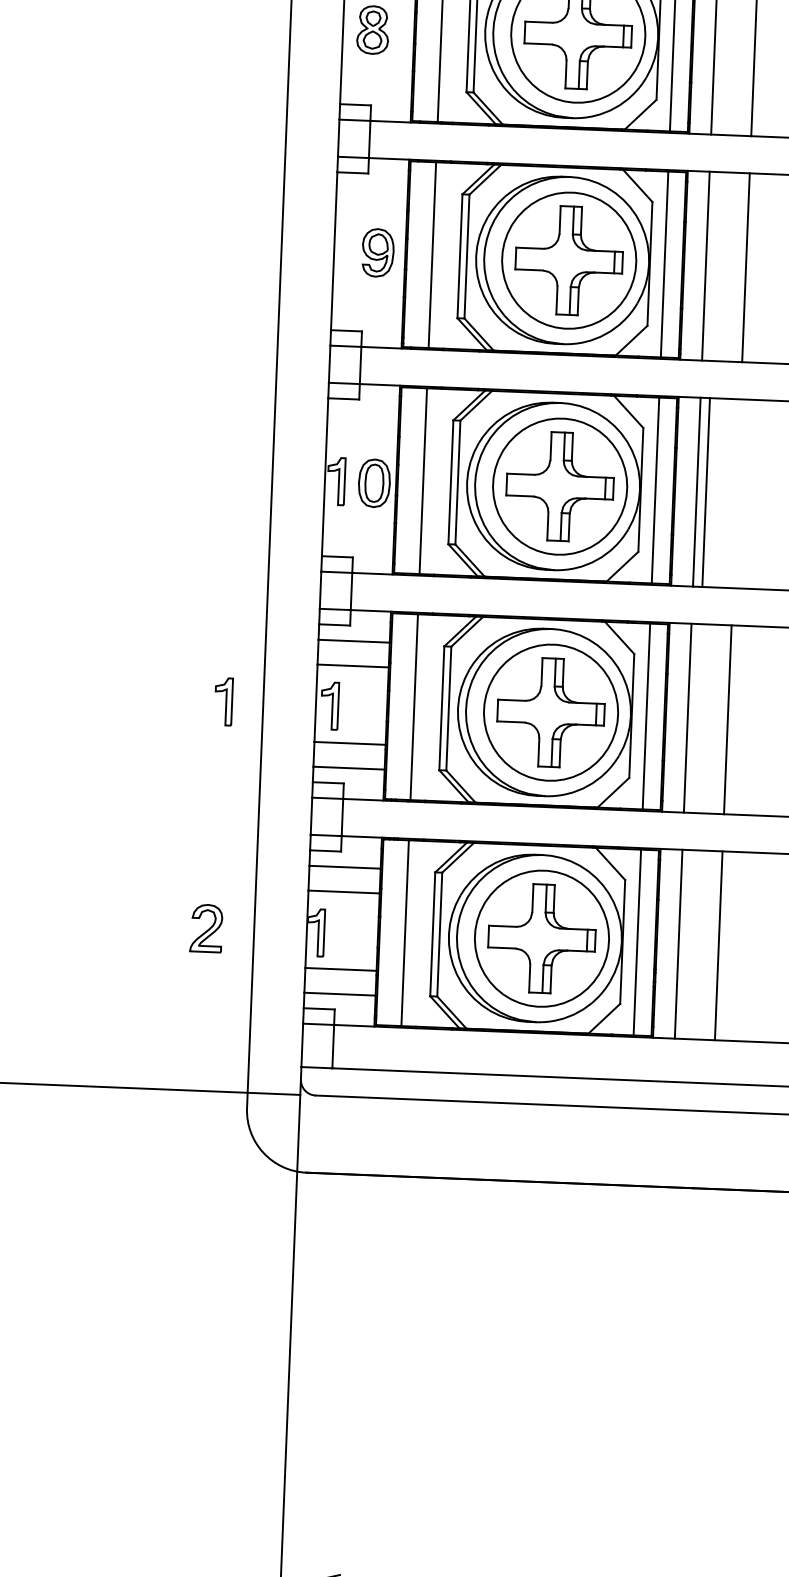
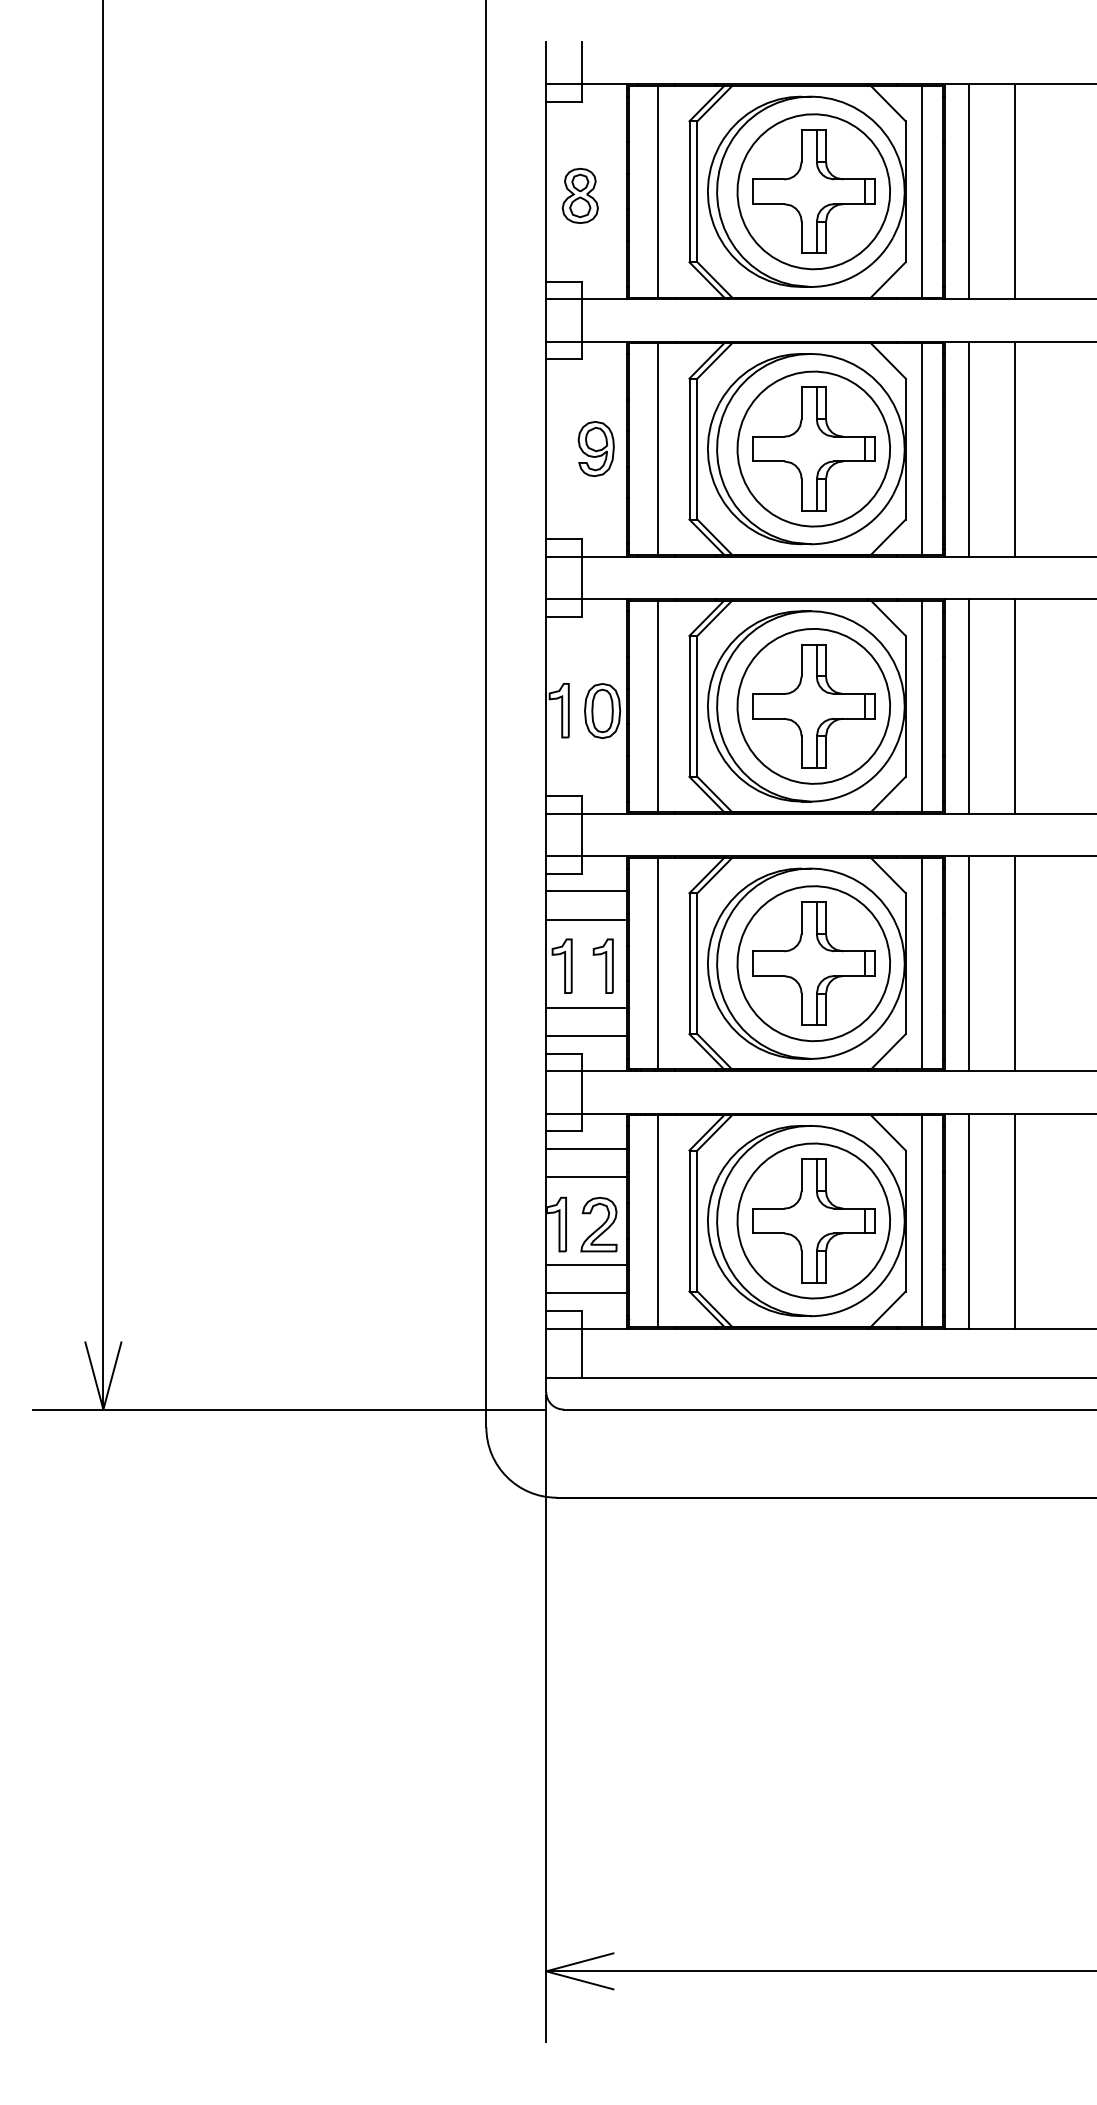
line: (706, 491) -> (1015, 705), moved
part: (223, 701) -> (602, 965), moved
part: (206, 928) -> (598, 1224), moved

